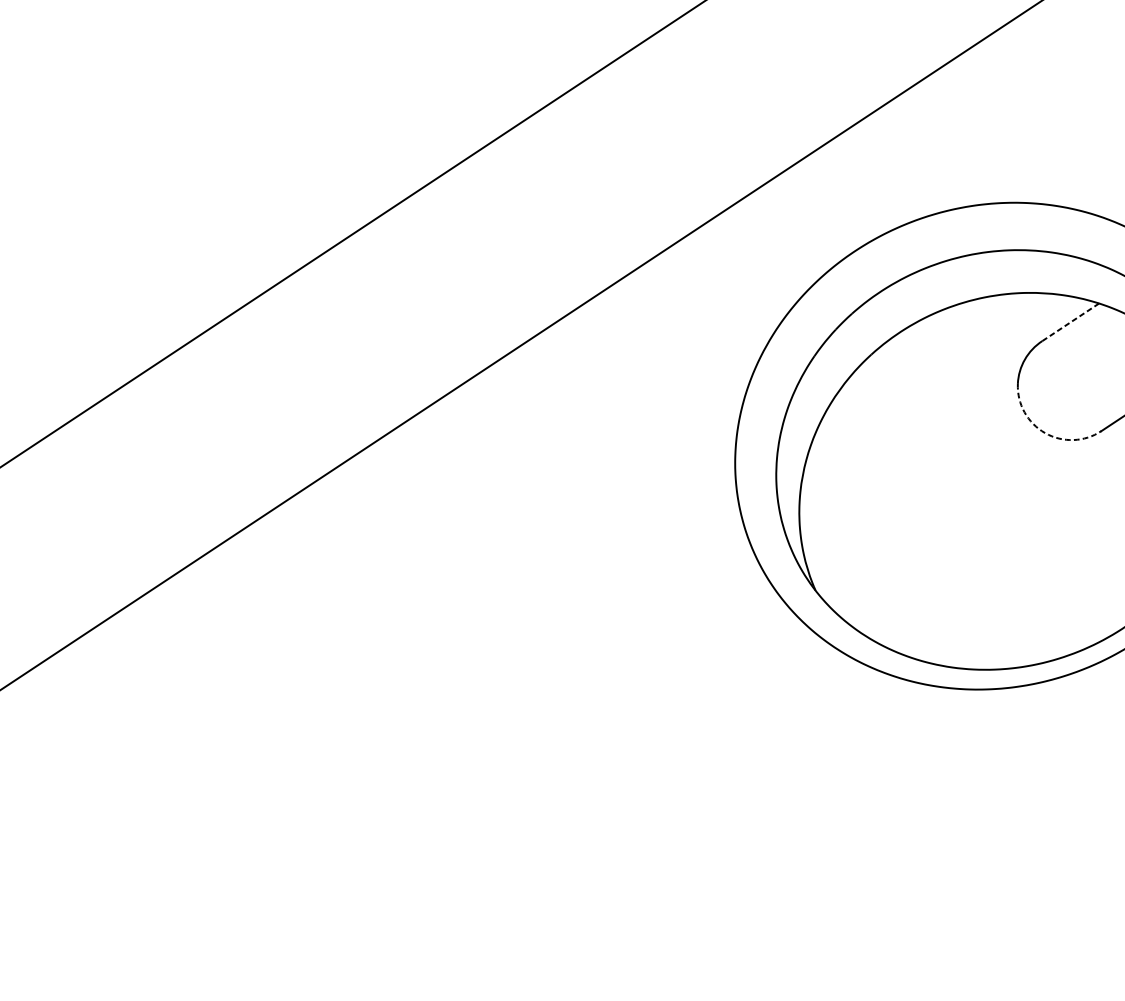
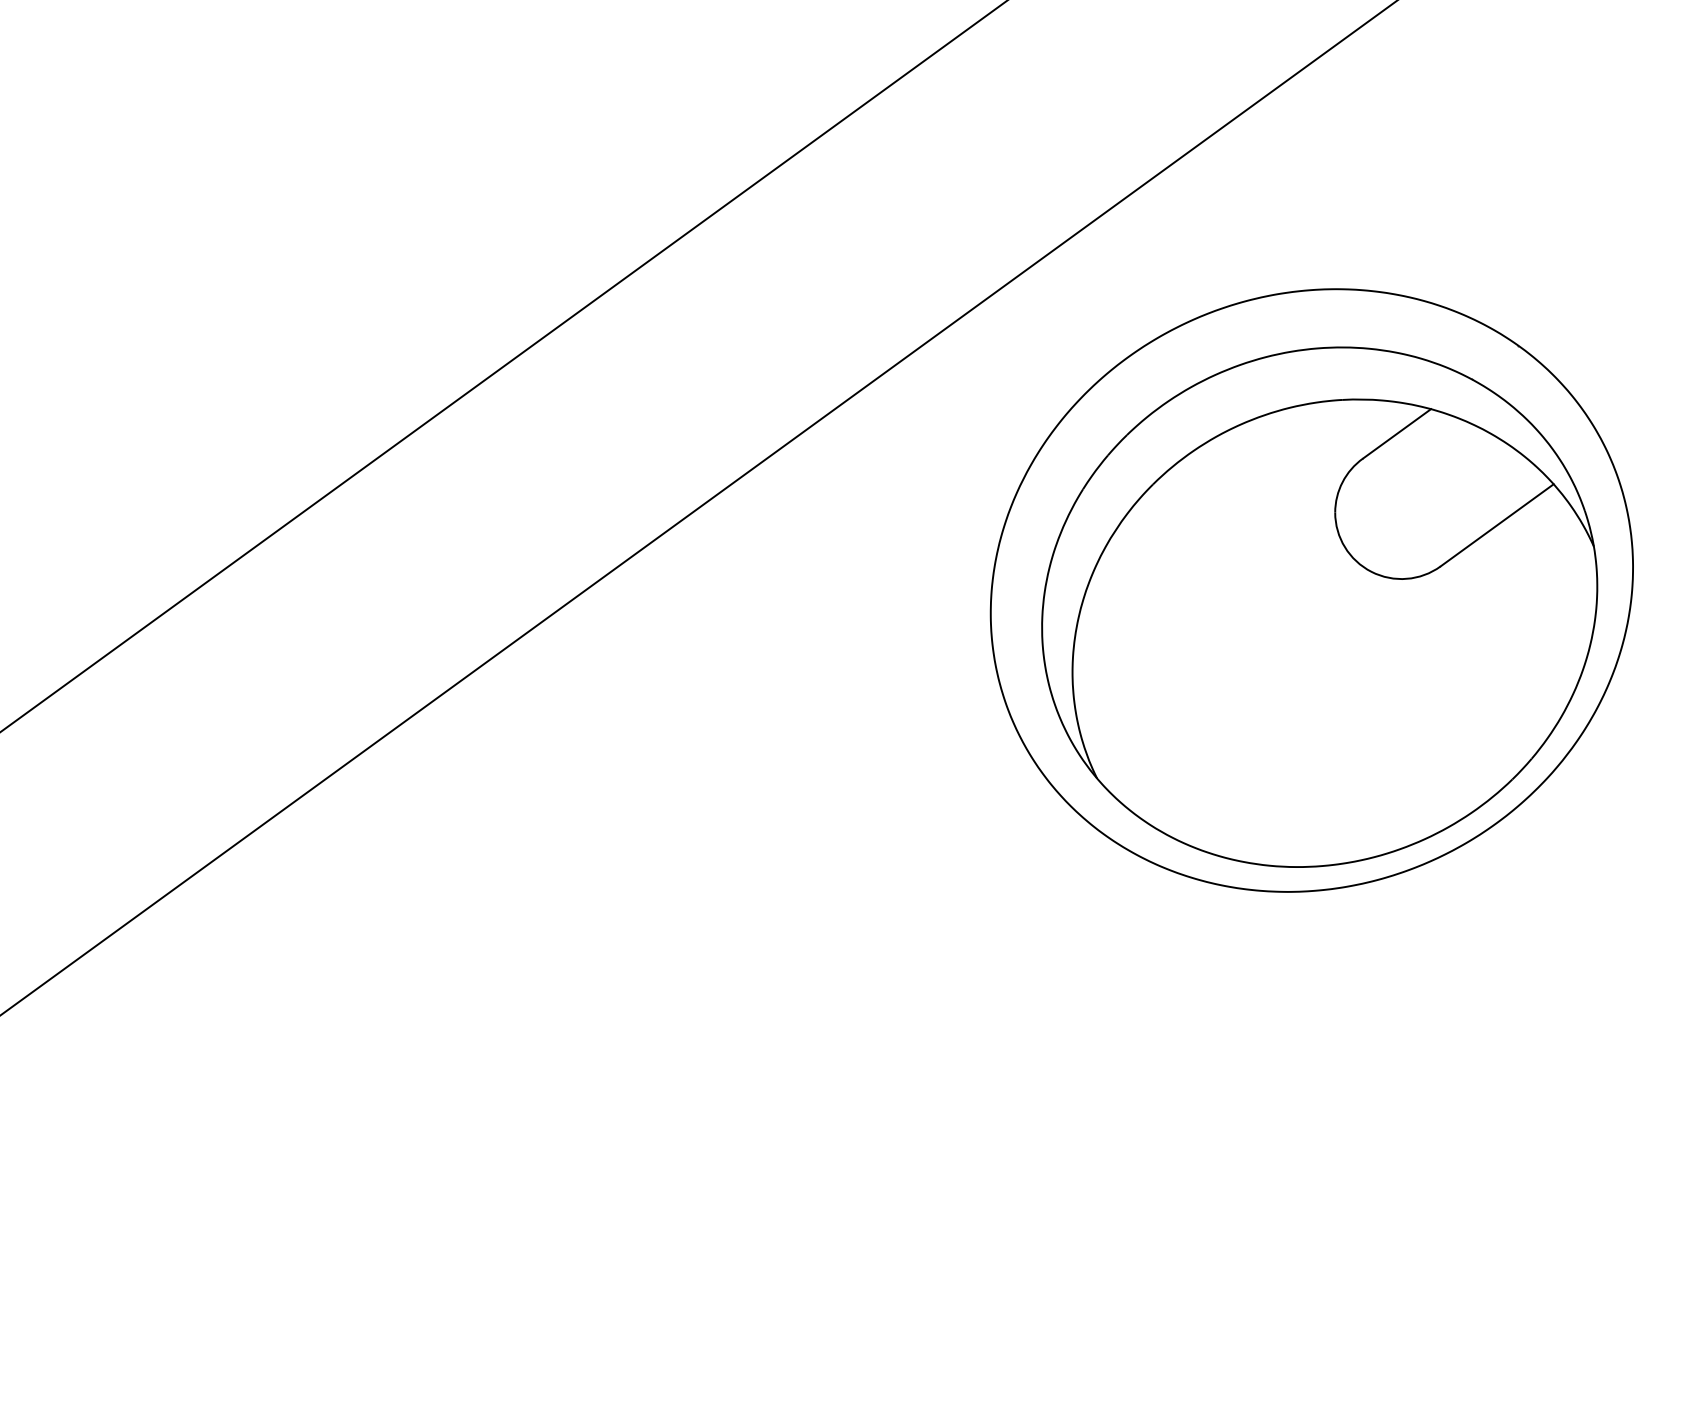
line: (1071, 322) -> (1397, 433), dashed -> solid
arc: (1045, 432) -> (1371, 571), dashed -> solid

